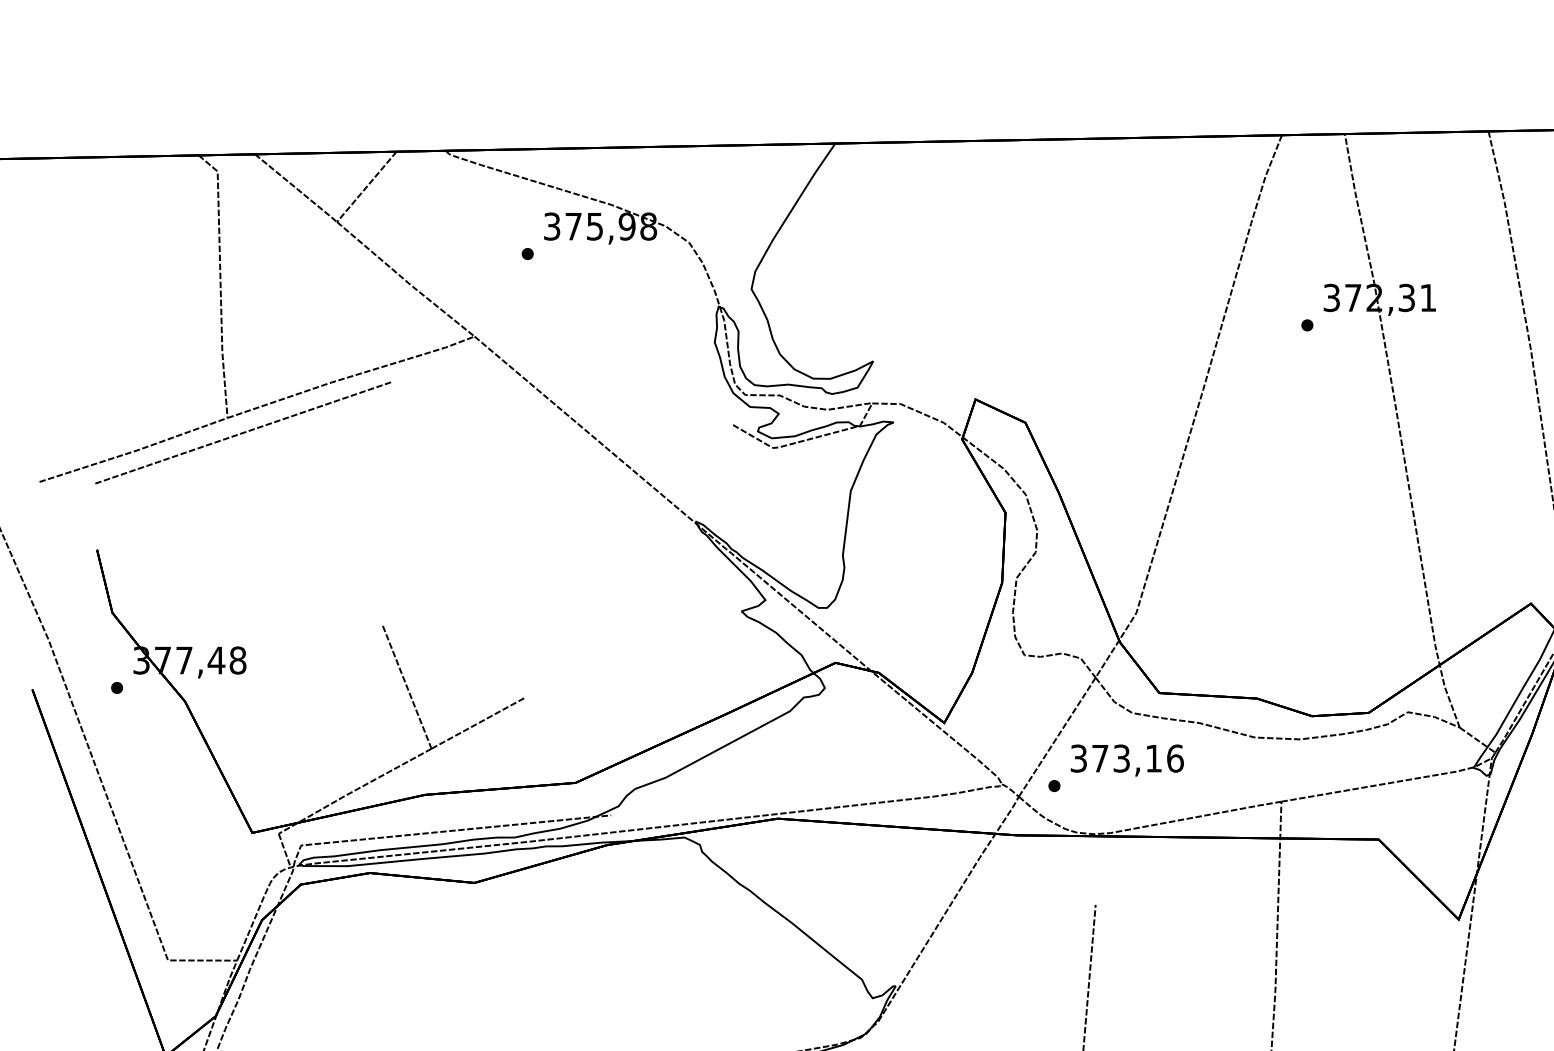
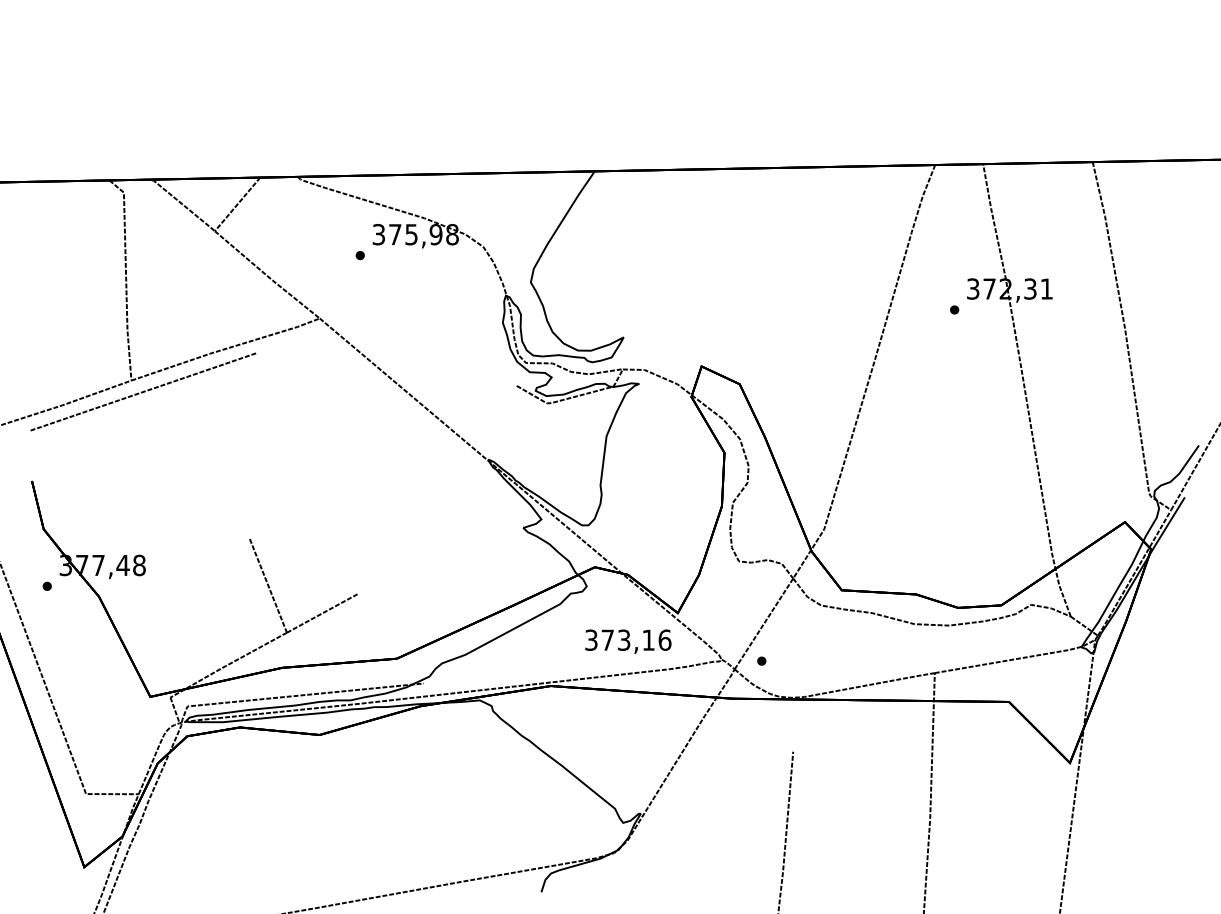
text: (1127, 760) -> (628, 641), moved

